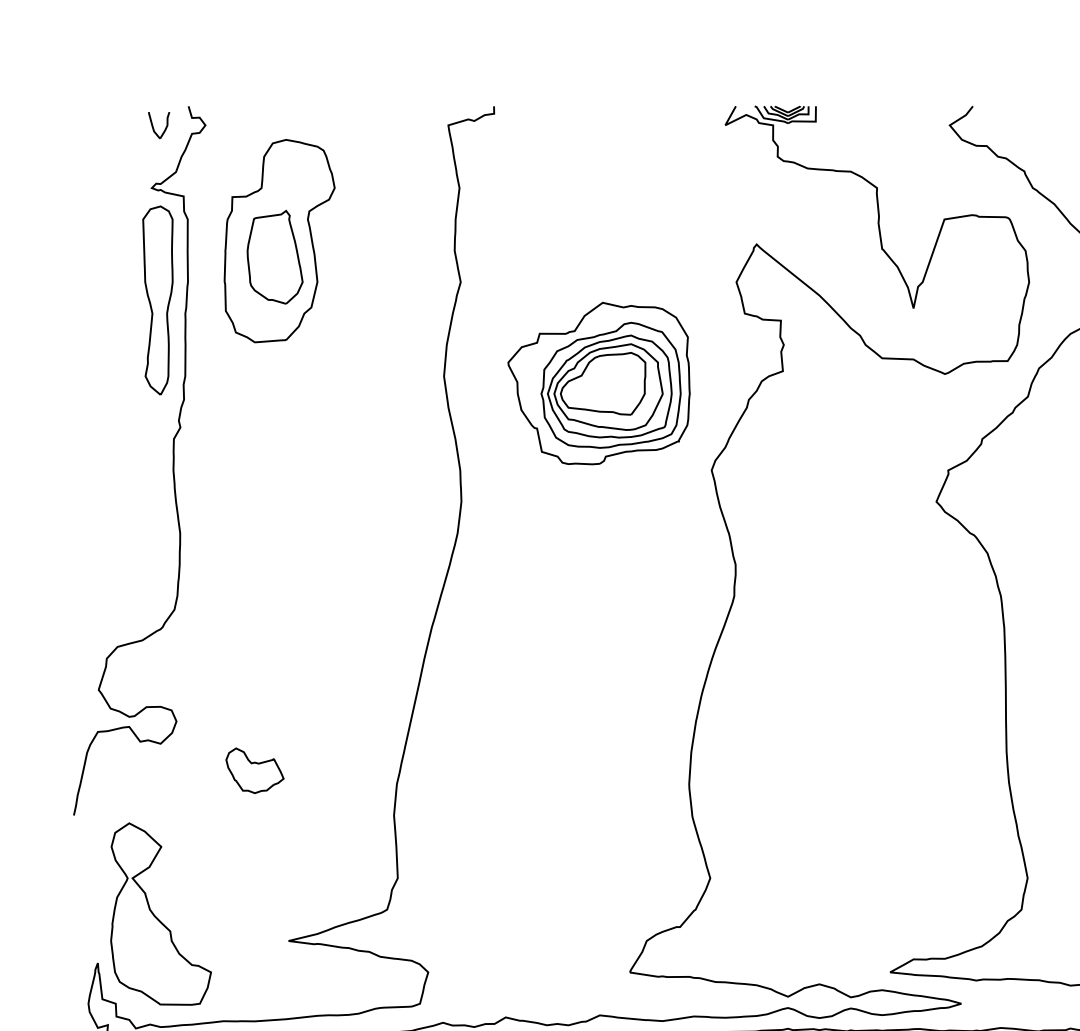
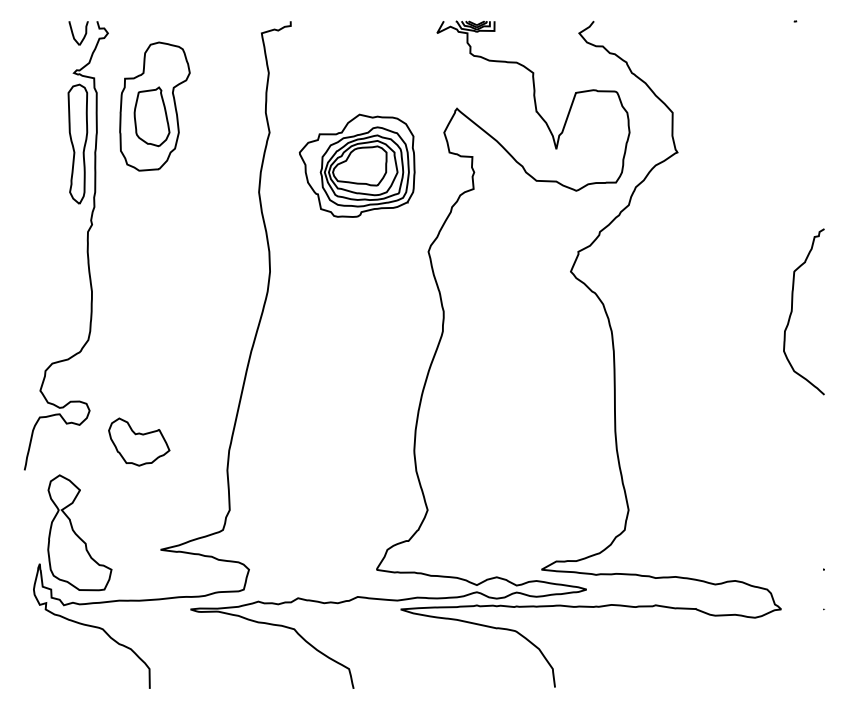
part: (158, 125) -> (78, 33), size x1.43
part: (597, 383) -> (356, 165), moved
part: (255, 769) -> (139, 441), size x1.67

